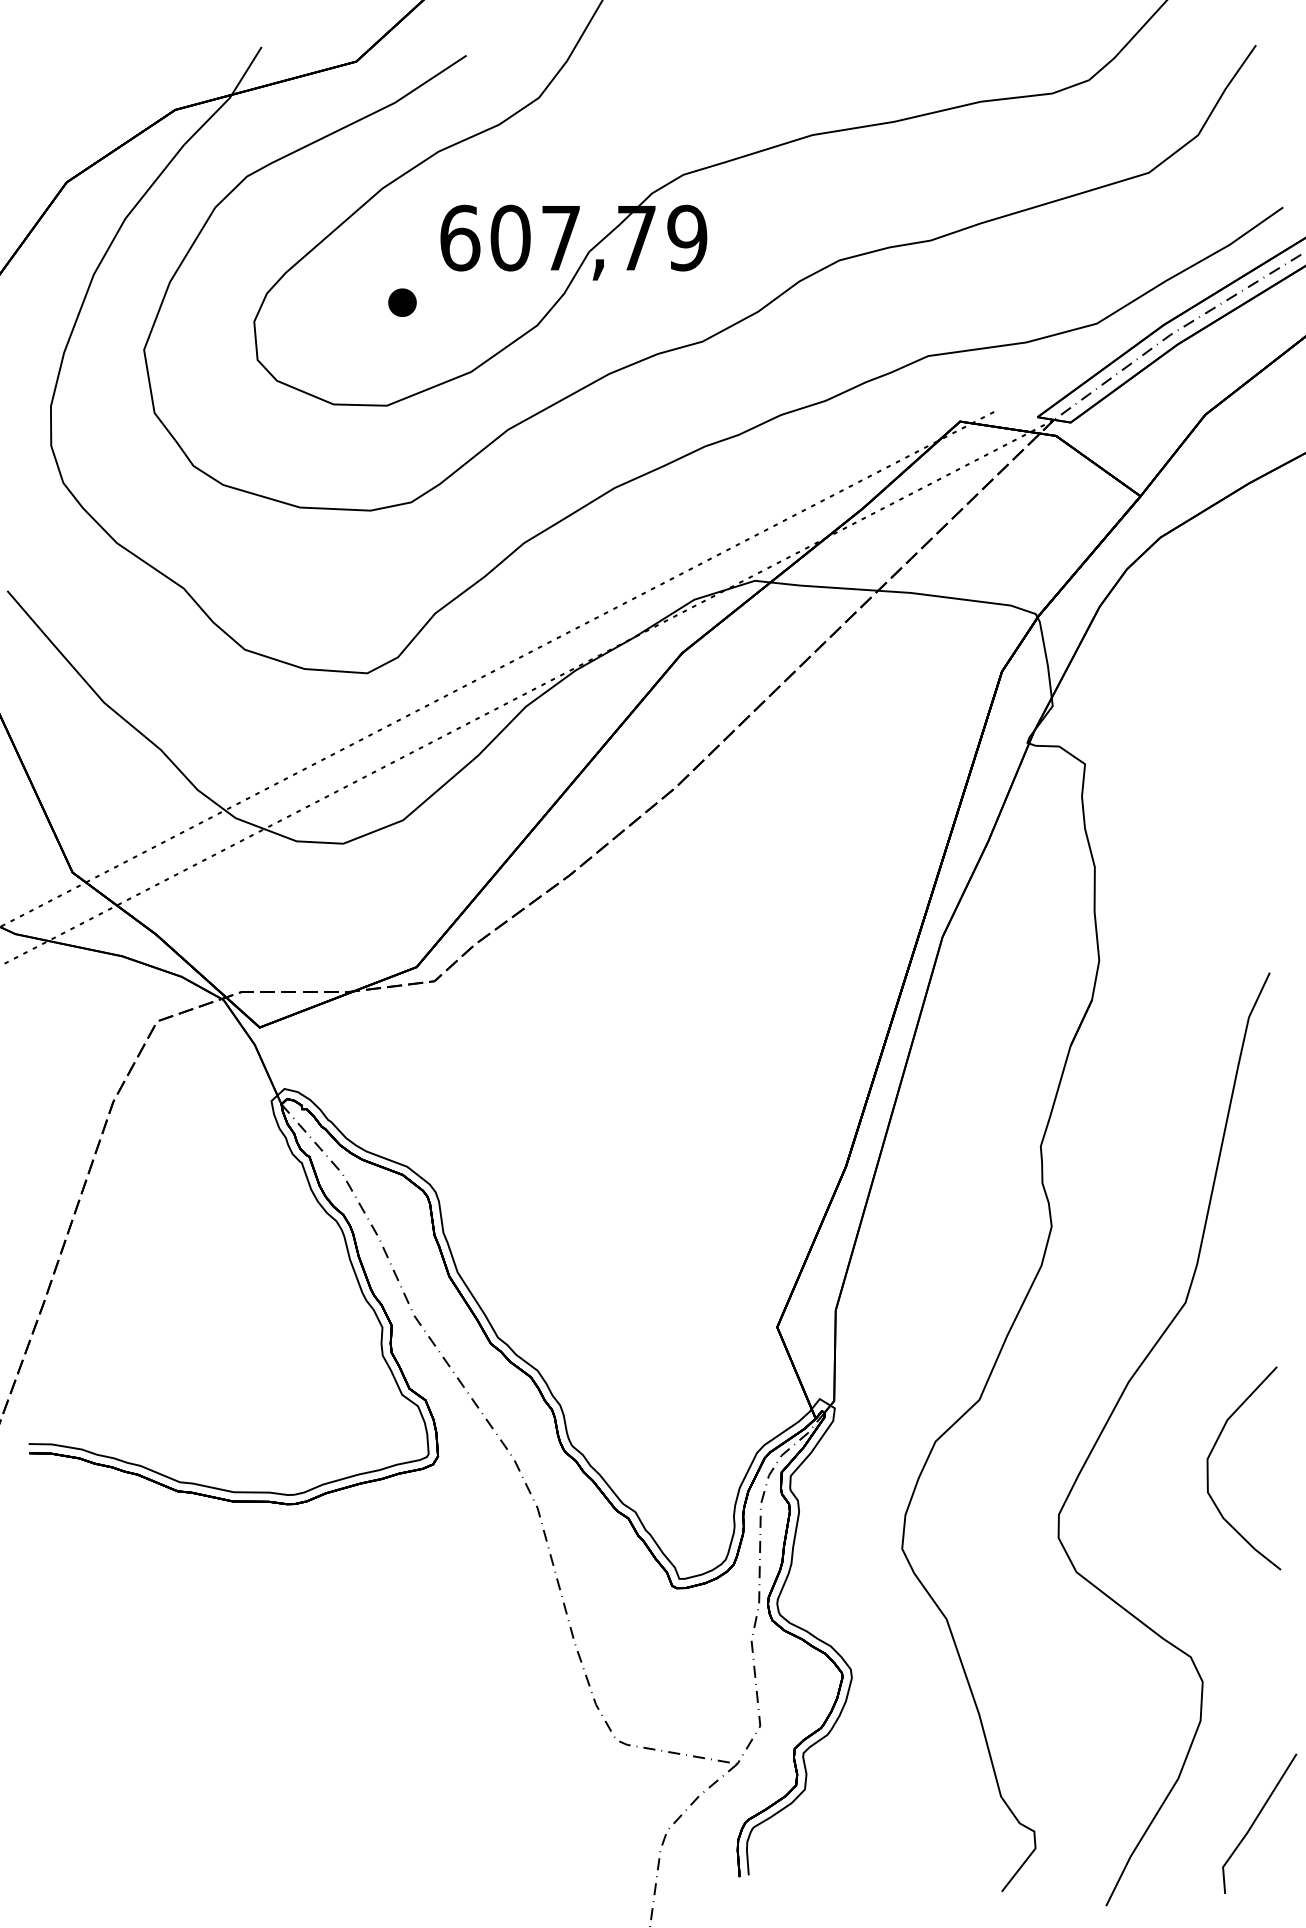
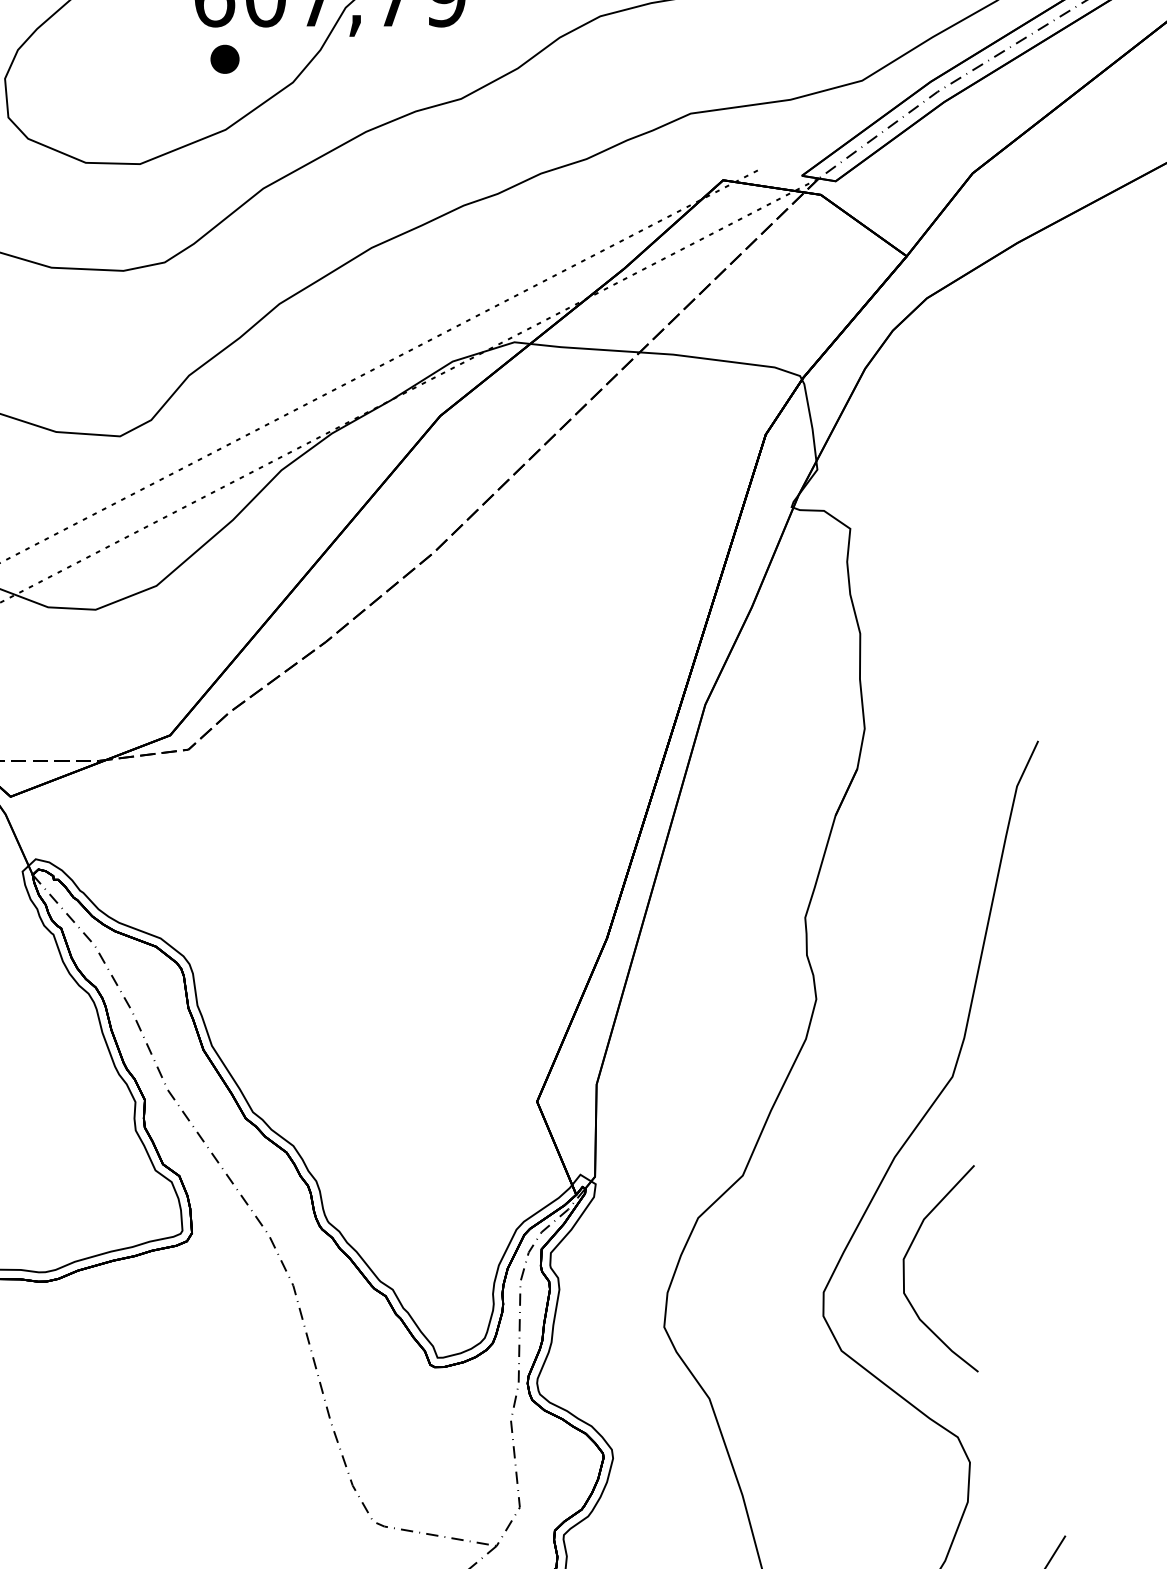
part: (402, 302) -> (225, 59), moved
curve: (1208, 1468) -> (904, 1268), moved

